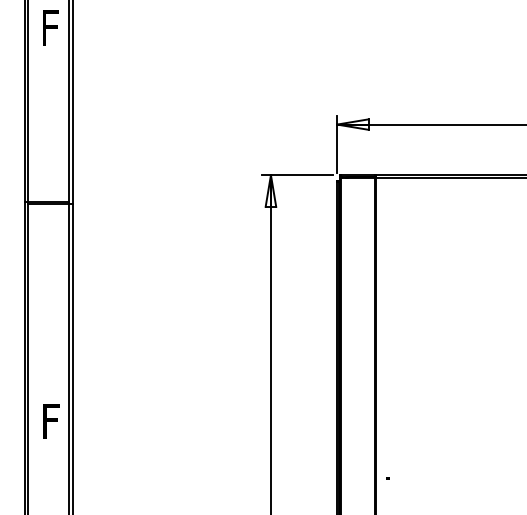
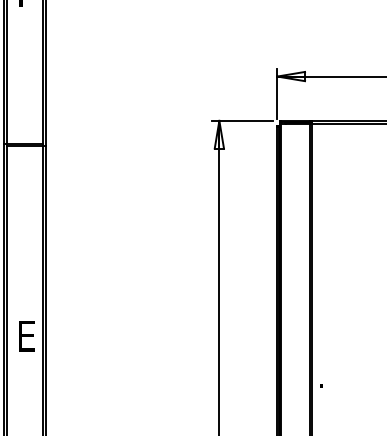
text: (51, 421) -> (27, 336), F -> E

